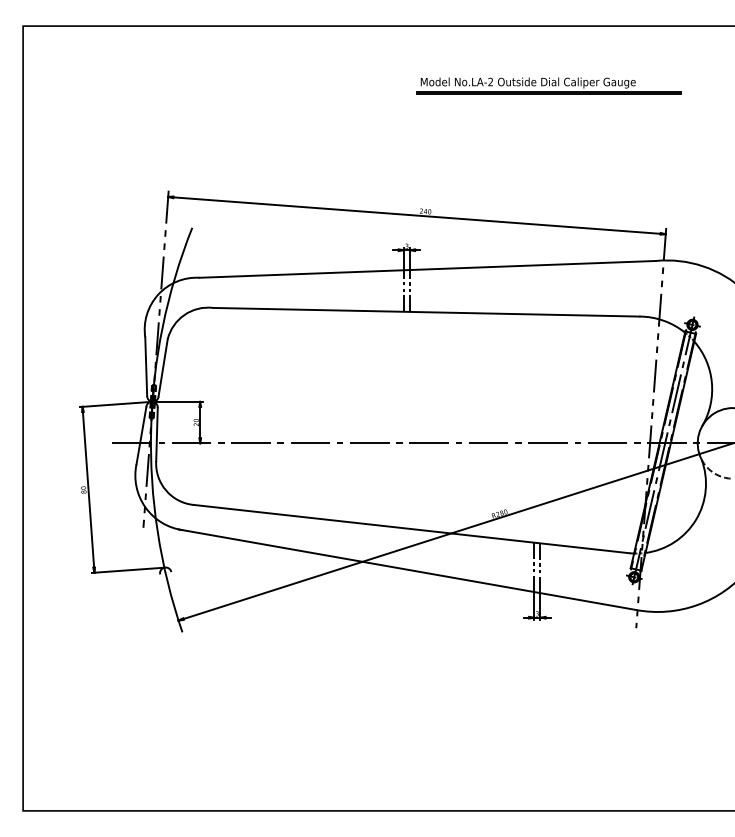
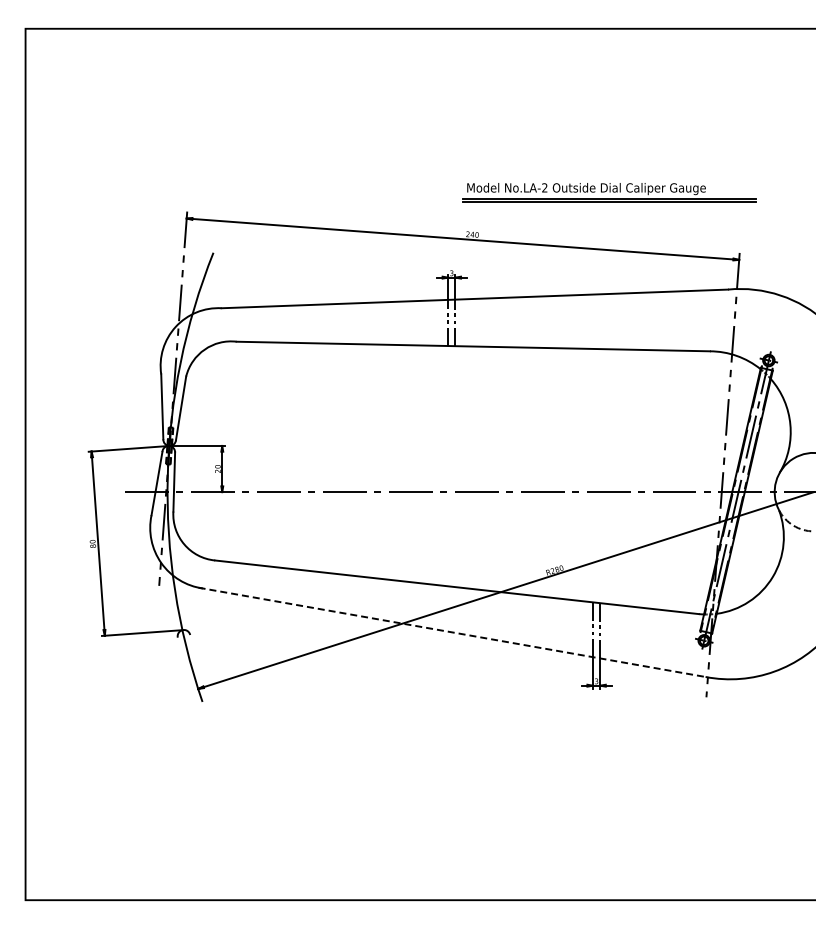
part: (548, 86) -> (609, 192), moved
line: (407, 569) -> (452, 632), solid -> dashed

